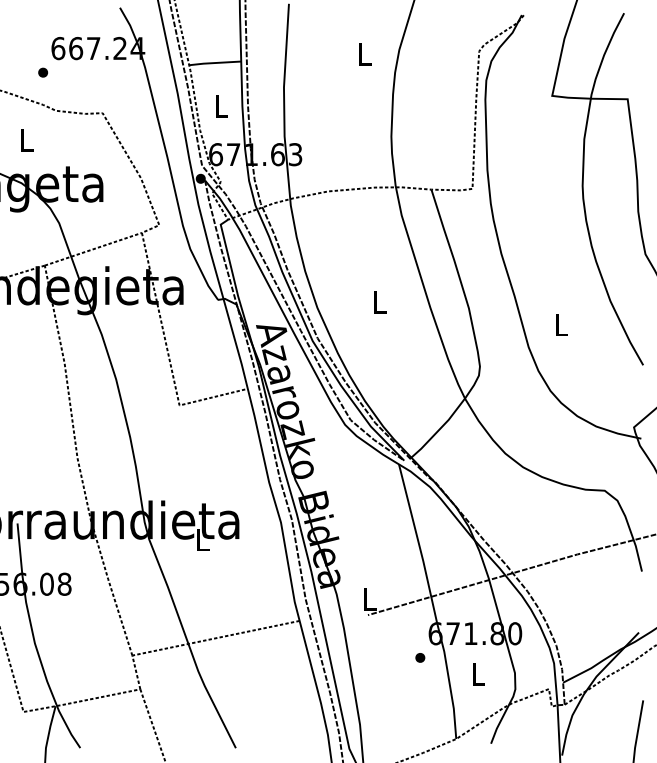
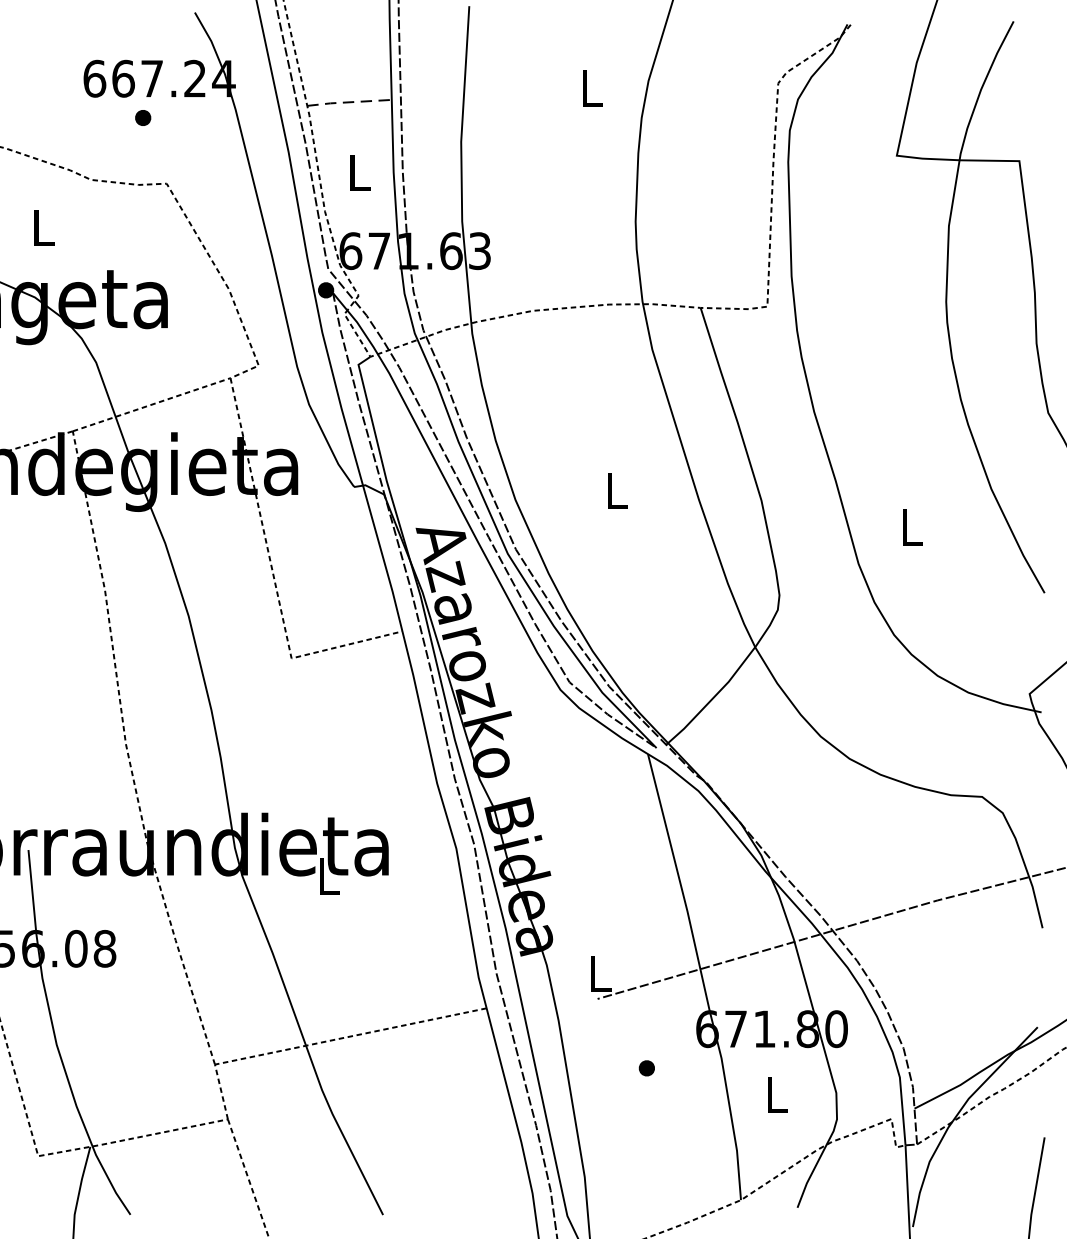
line: (214, 63) -> (348, 103), solid -> dashed
part: (43, 72) -> (143, 117), moved
part: (420, 657) -> (647, 1067), moved

